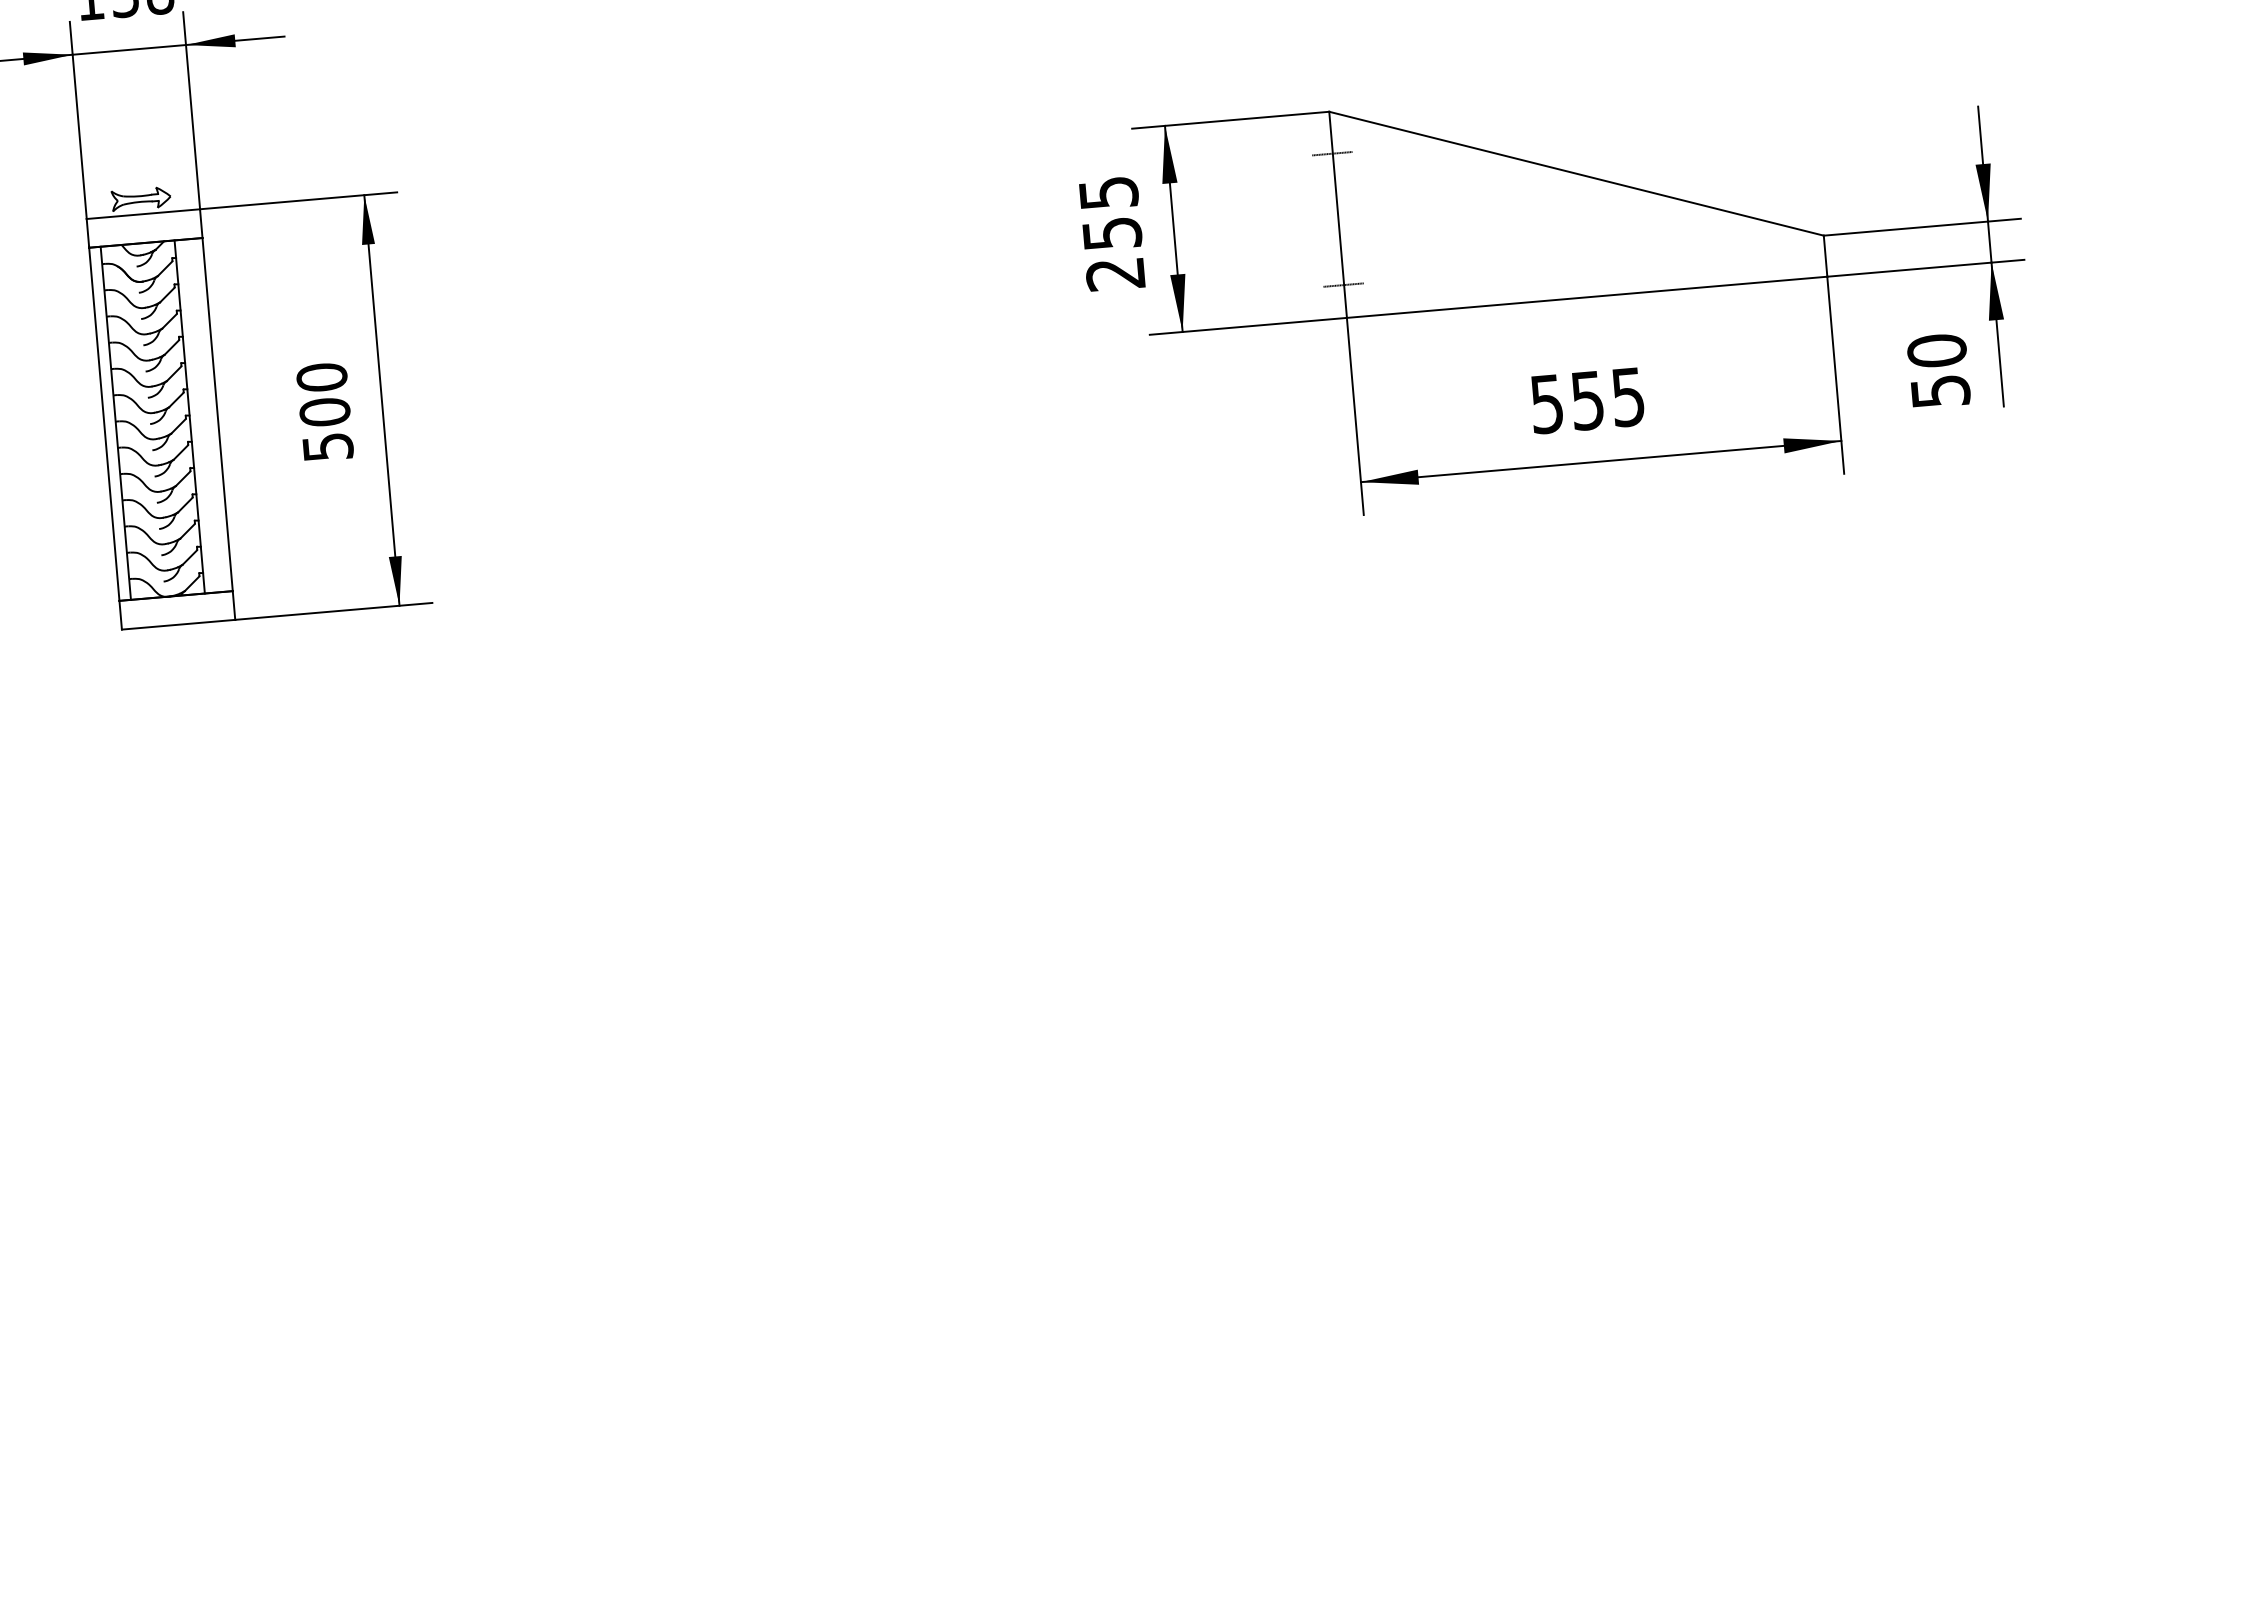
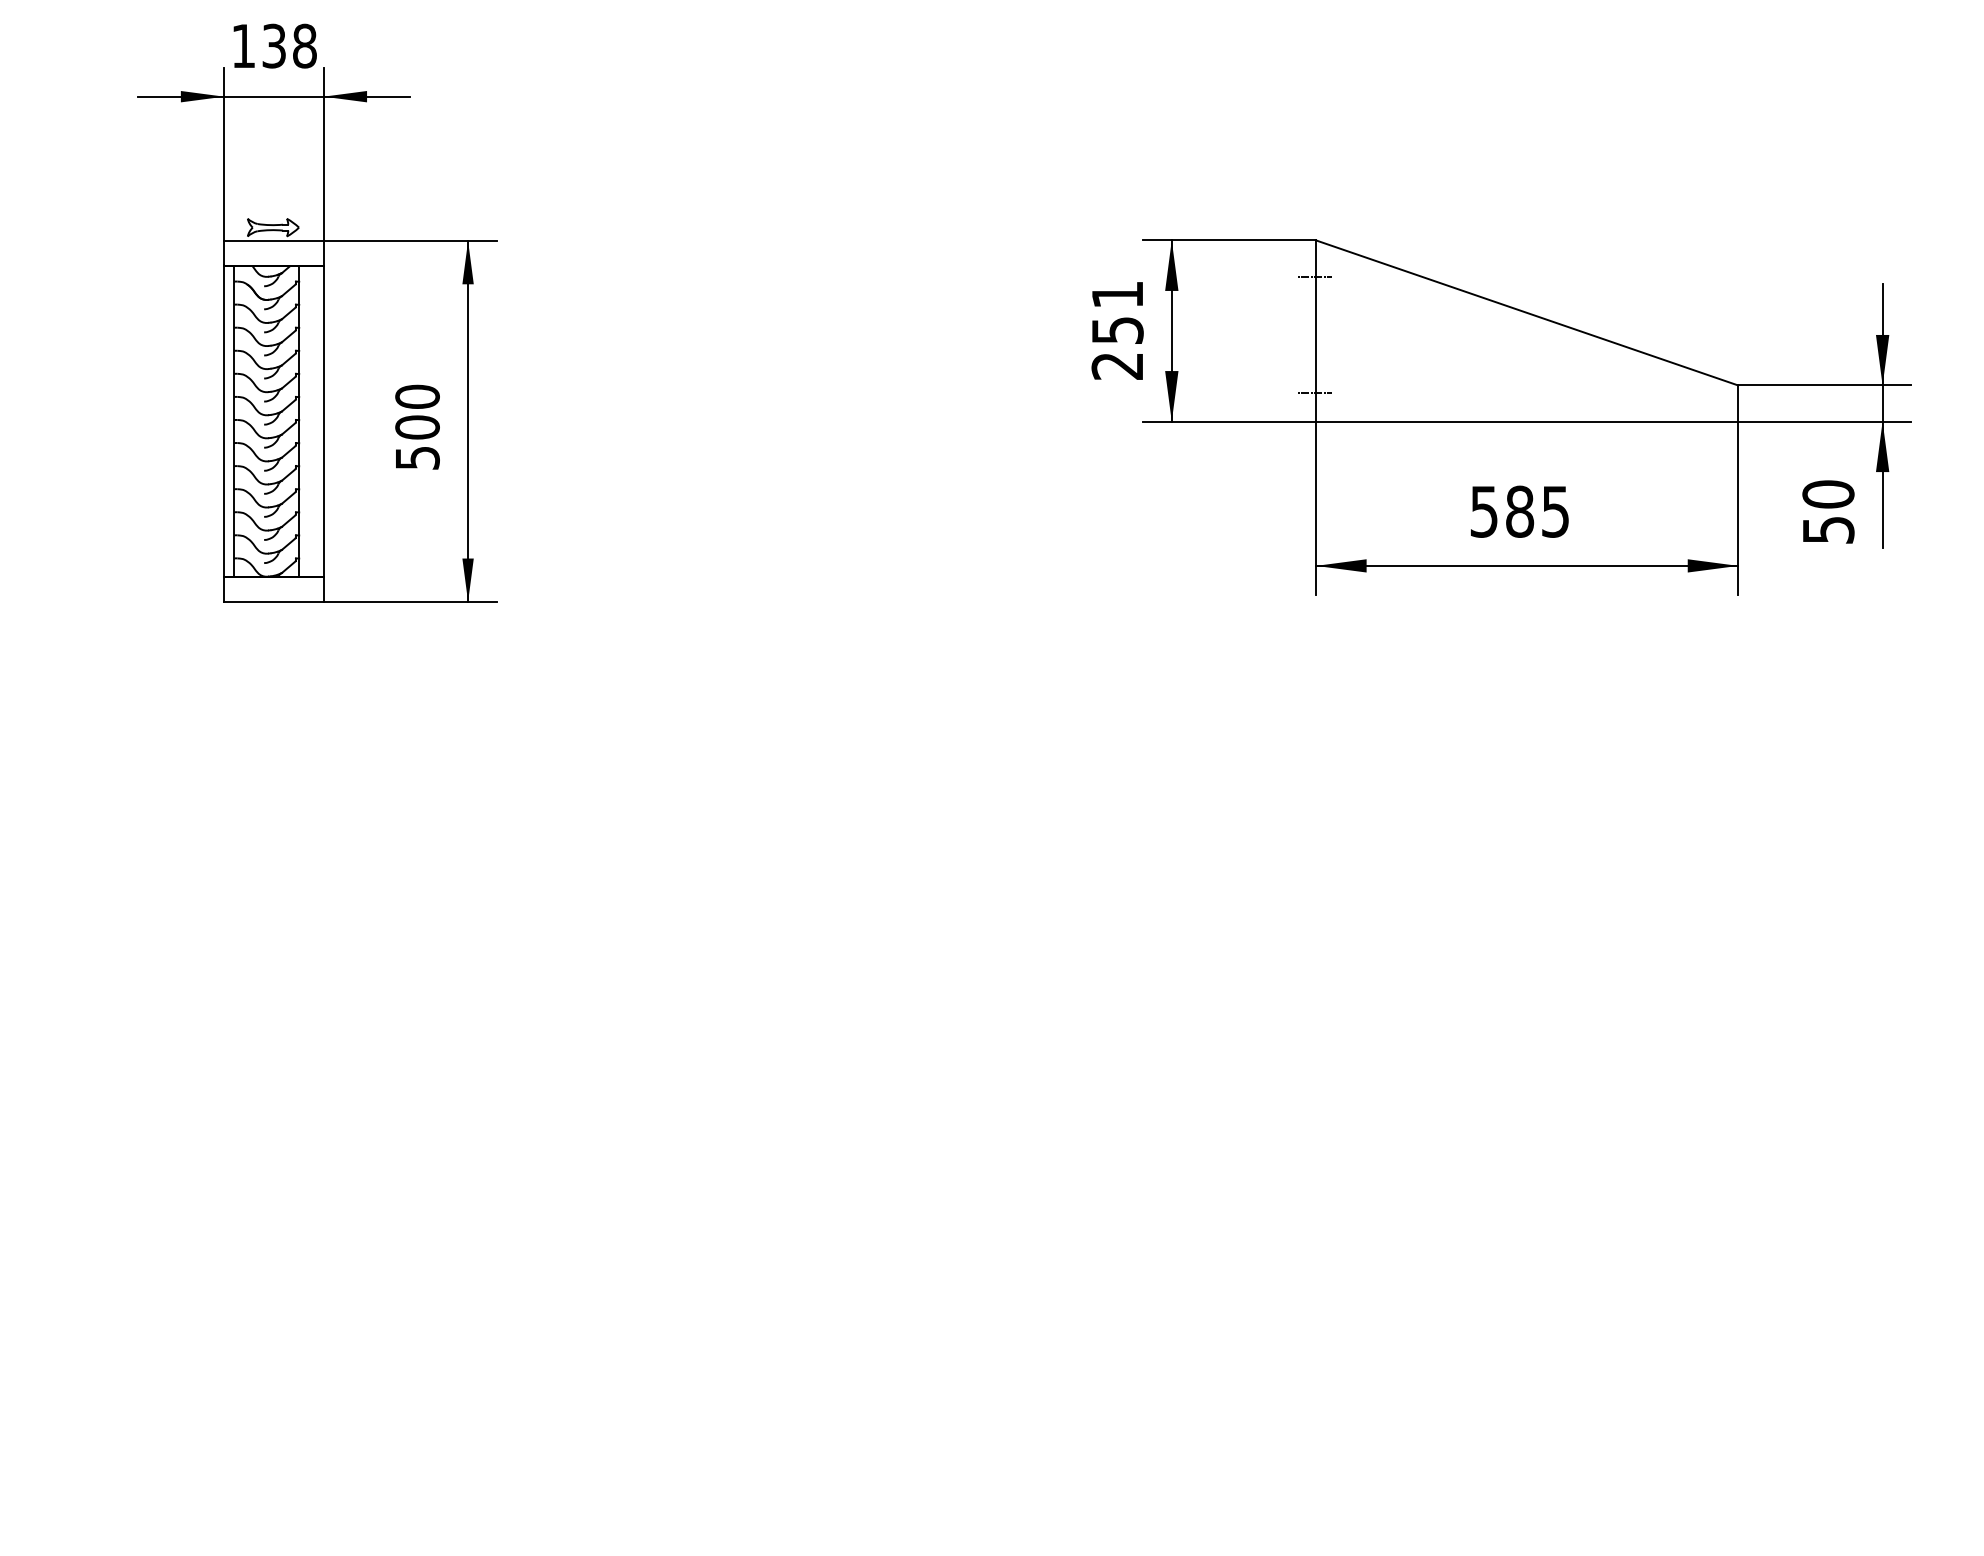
text: (1108, 192) -> (1117, 294), 255 -> 251
text: (1588, 400) -> (1520, 511), 555 -> 585

